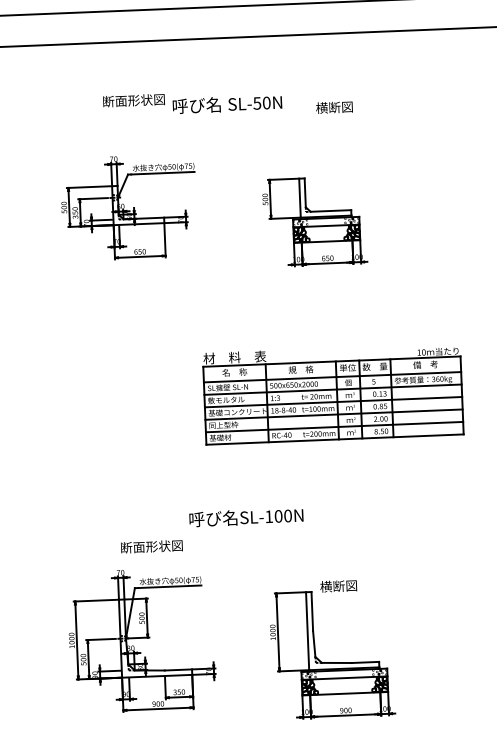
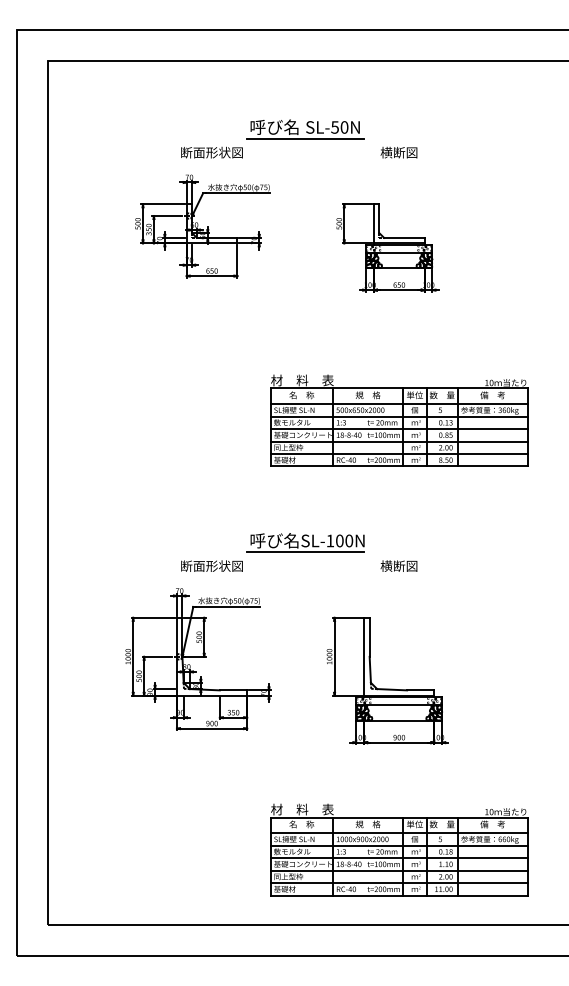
text: (133, 100) -> (211, 152), moved
text: (333, 107) -> (398, 152), moved
line: (228, 115) -> (305, 138), added
line: (244, 529) -> (305, 552), added
text: (338, 585) -> (398, 565), moved

